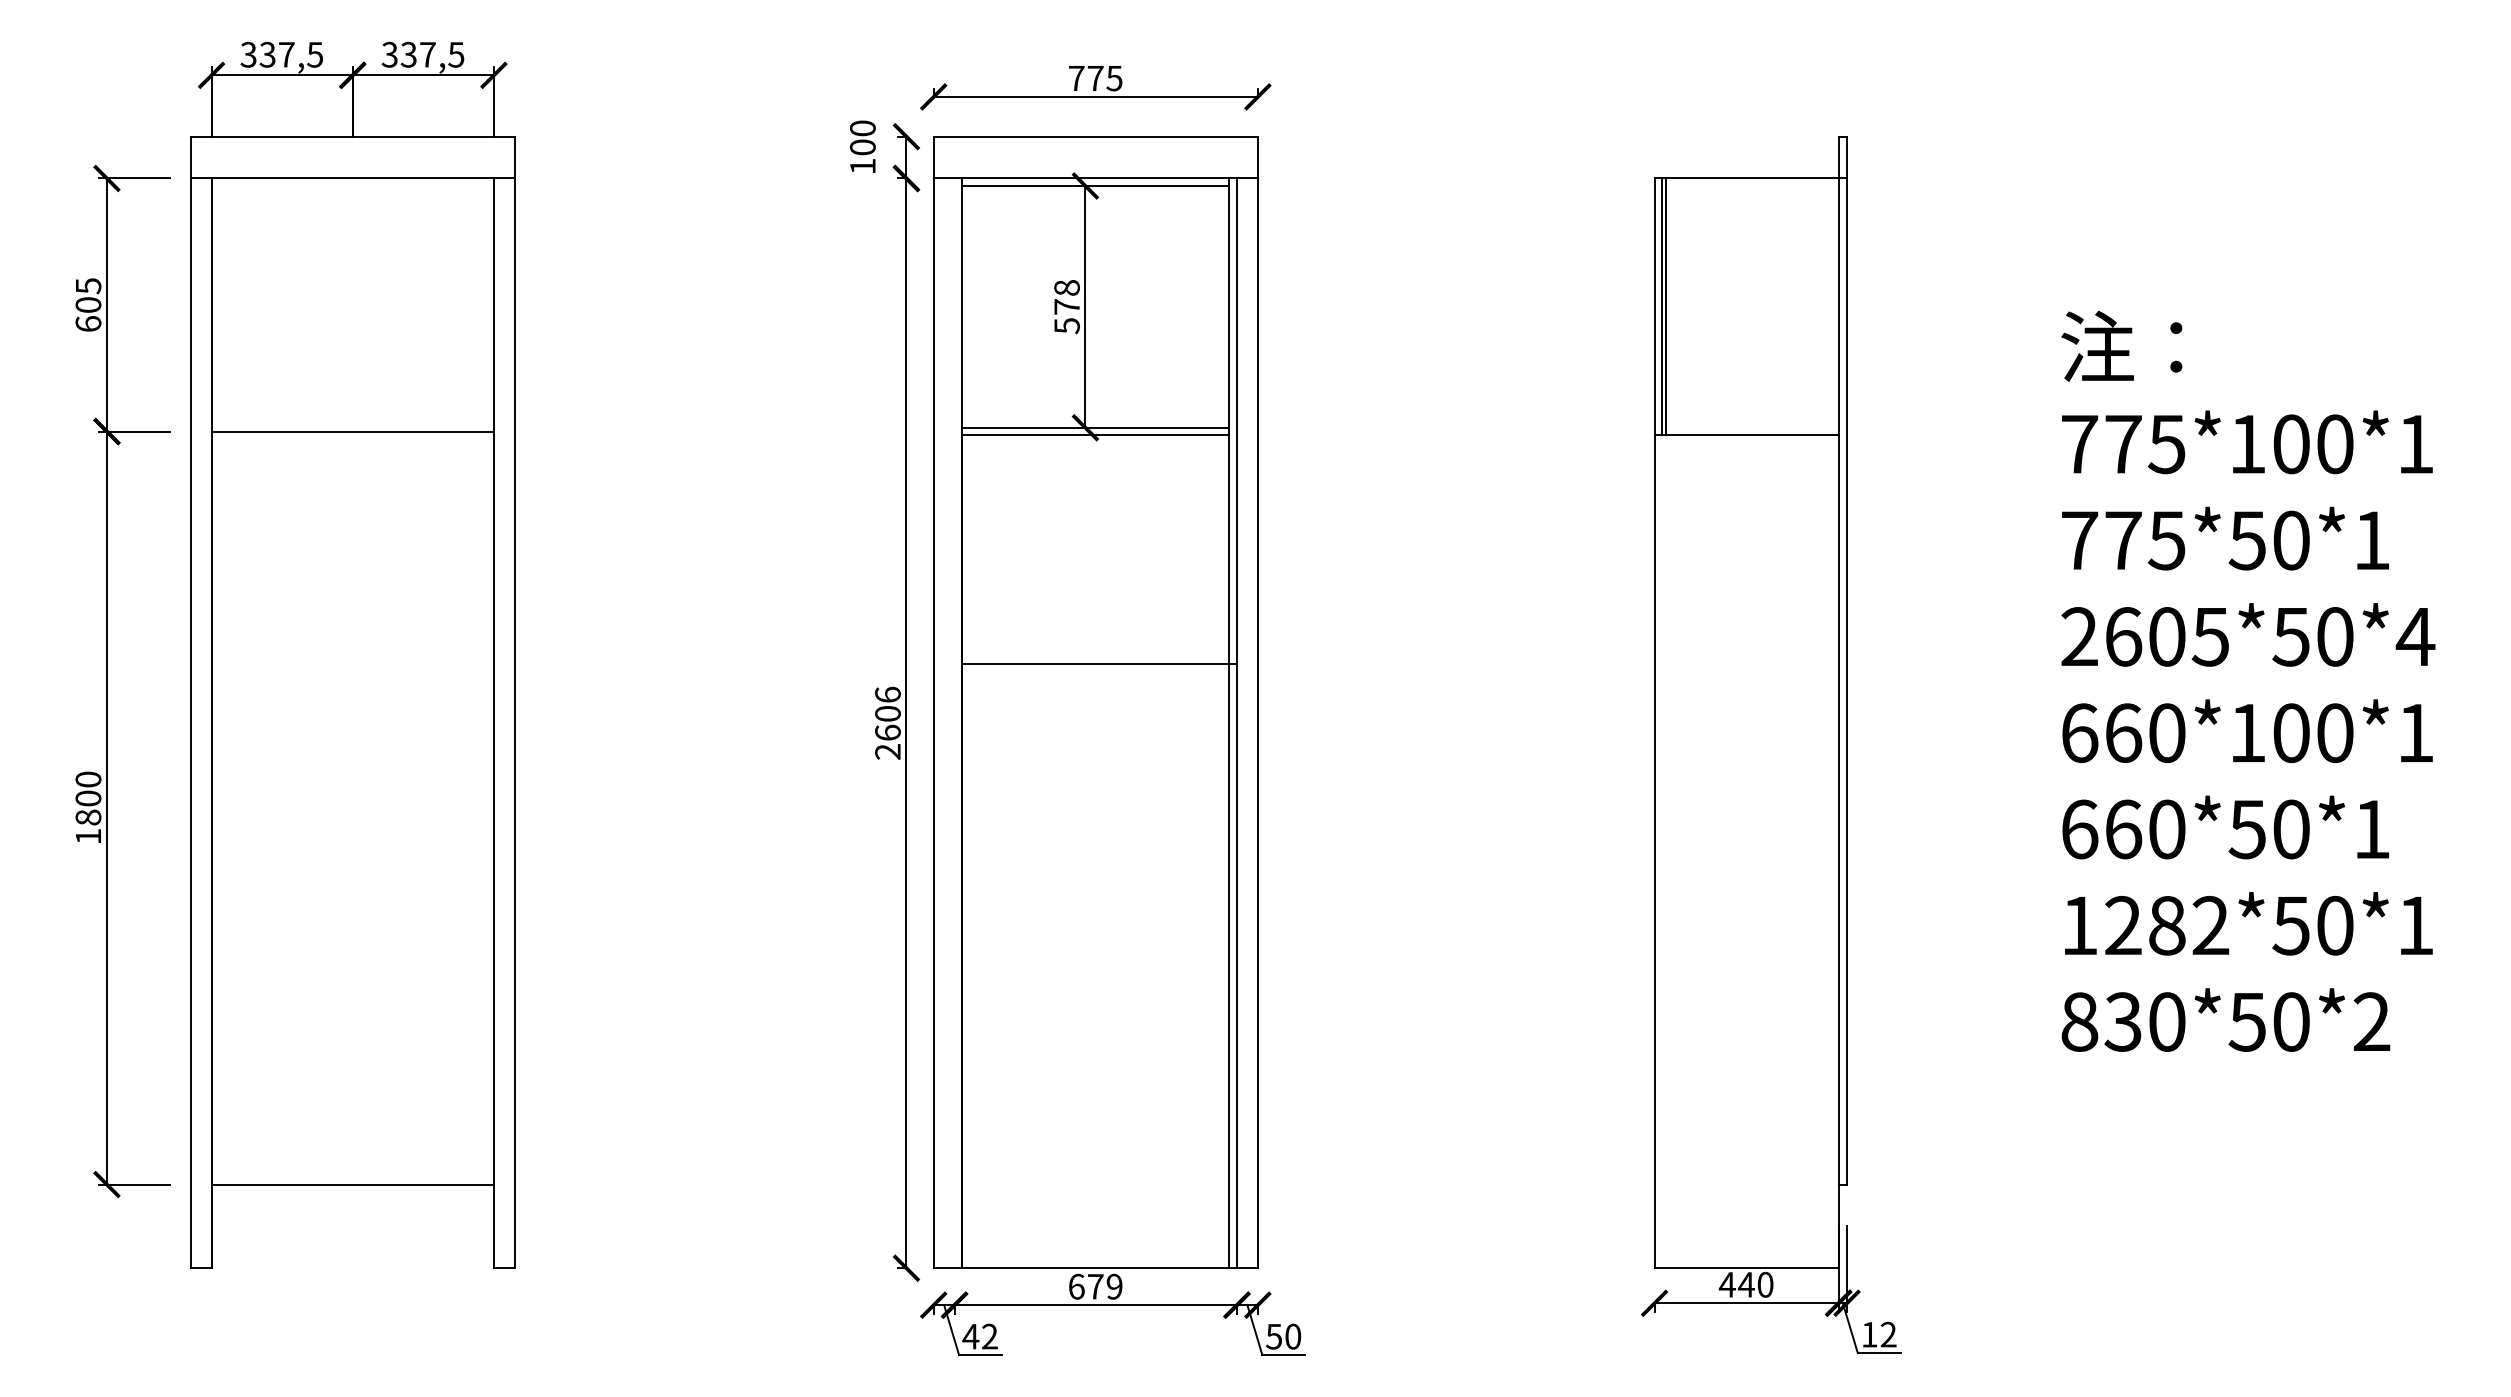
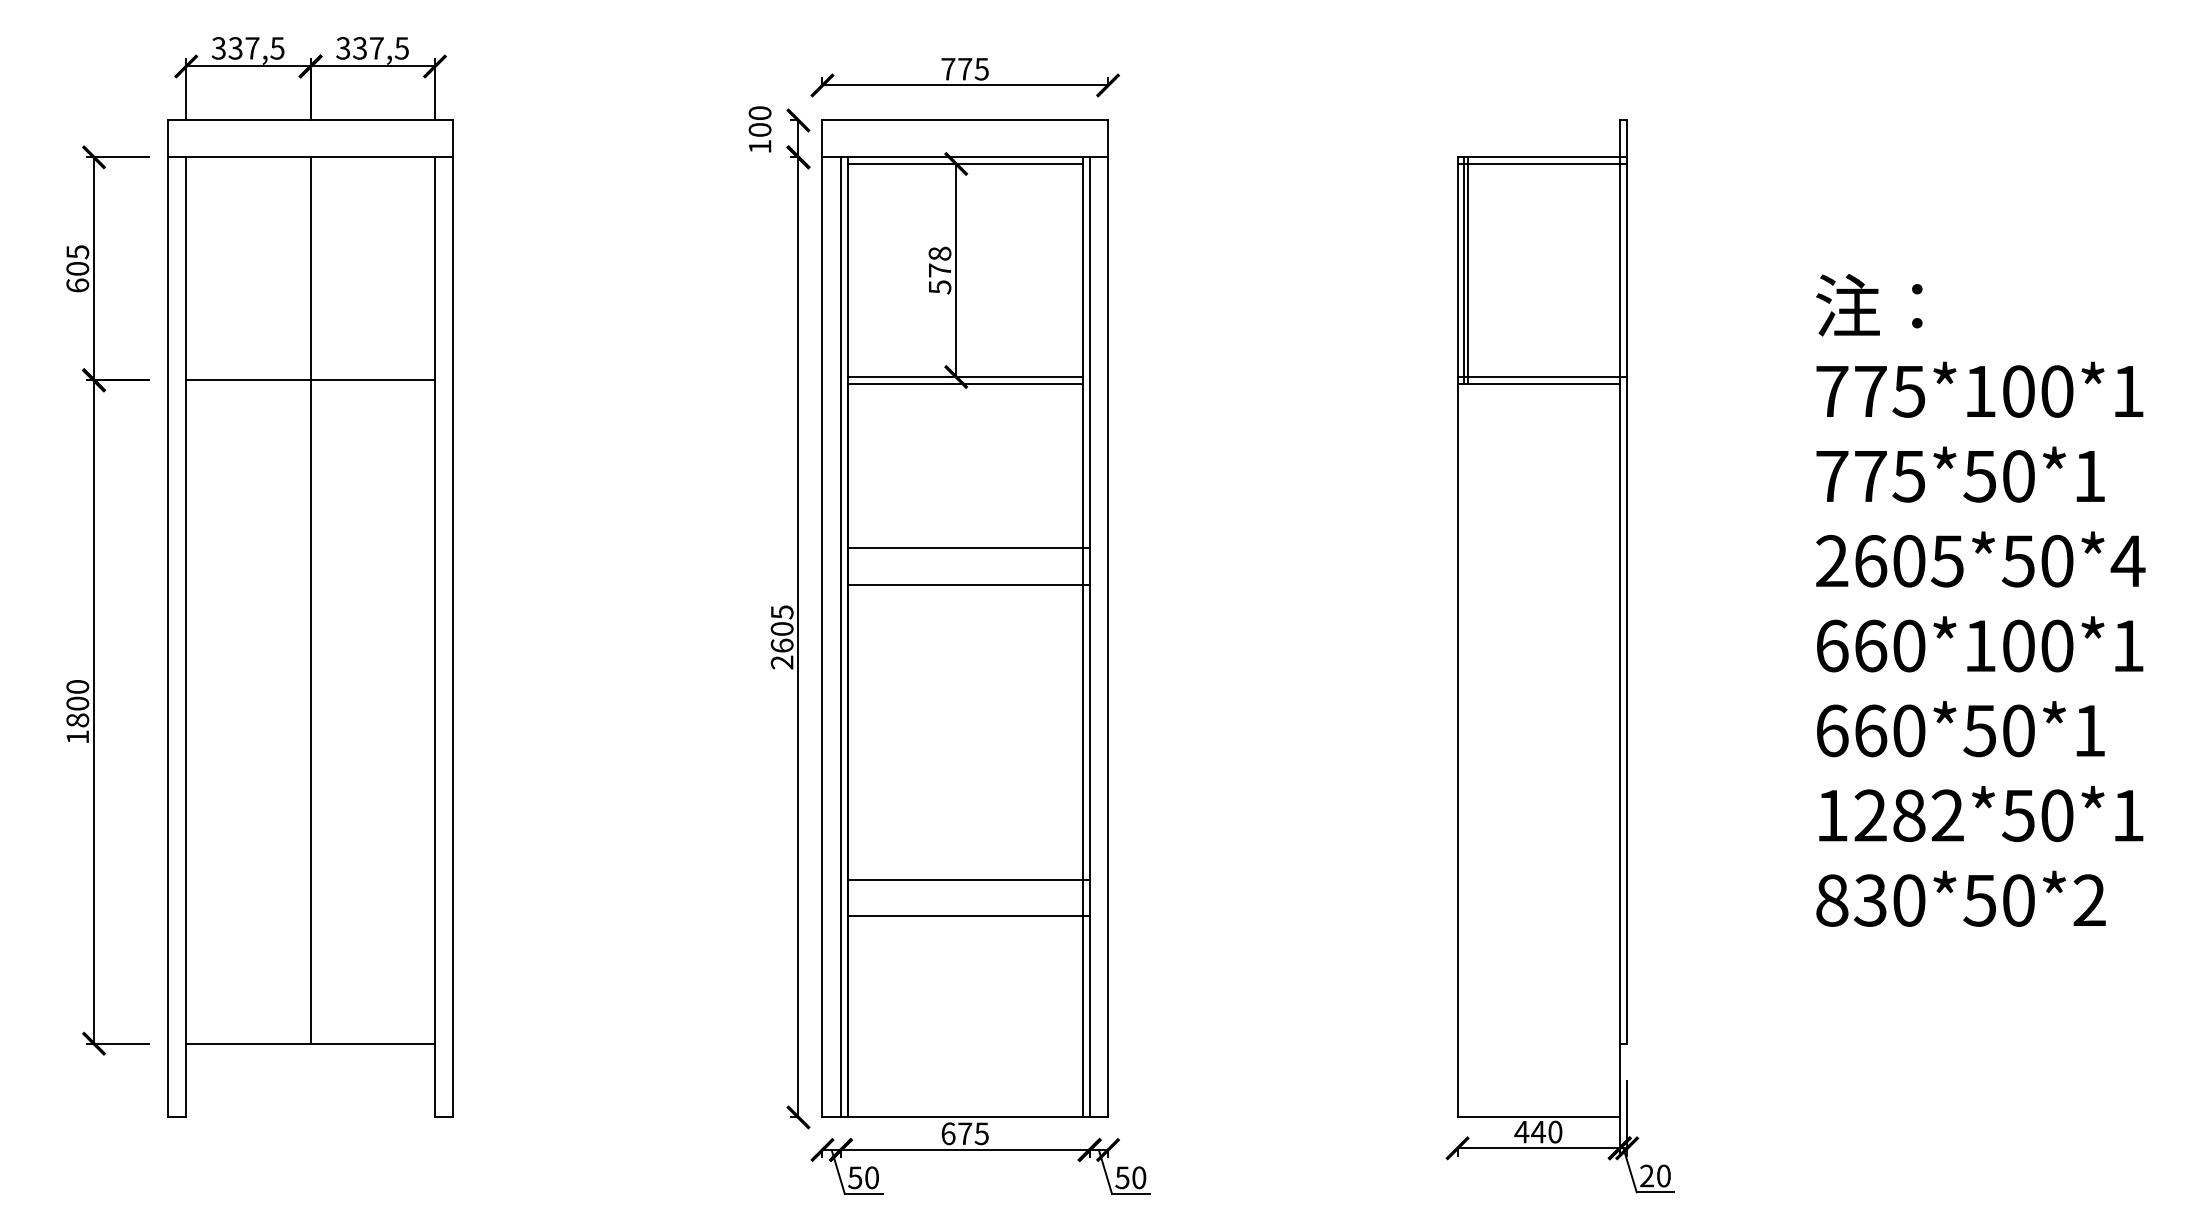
line: (1750, 185) -> (1542, 163), added
line: (1750, 428) -> (1542, 377), added
line: (1099, 621) -> (968, 547), added
line: (352, 681) -> (310, 600), added
text: (887, 695) -> (781, 612), 2606 -> 2605
line: (954, 723) -> (840, 637), added
line: (1099, 998) -> (968, 879), added
line: (1099, 1040) -> (968, 916), added
text: (1114, 1286) -> (981, 1133), 679 -> 675
text: (1879, 1334) -> (1655, 1175), 12 -> 20
text: (979, 1336) -> (862, 1177), 42 -> 50

